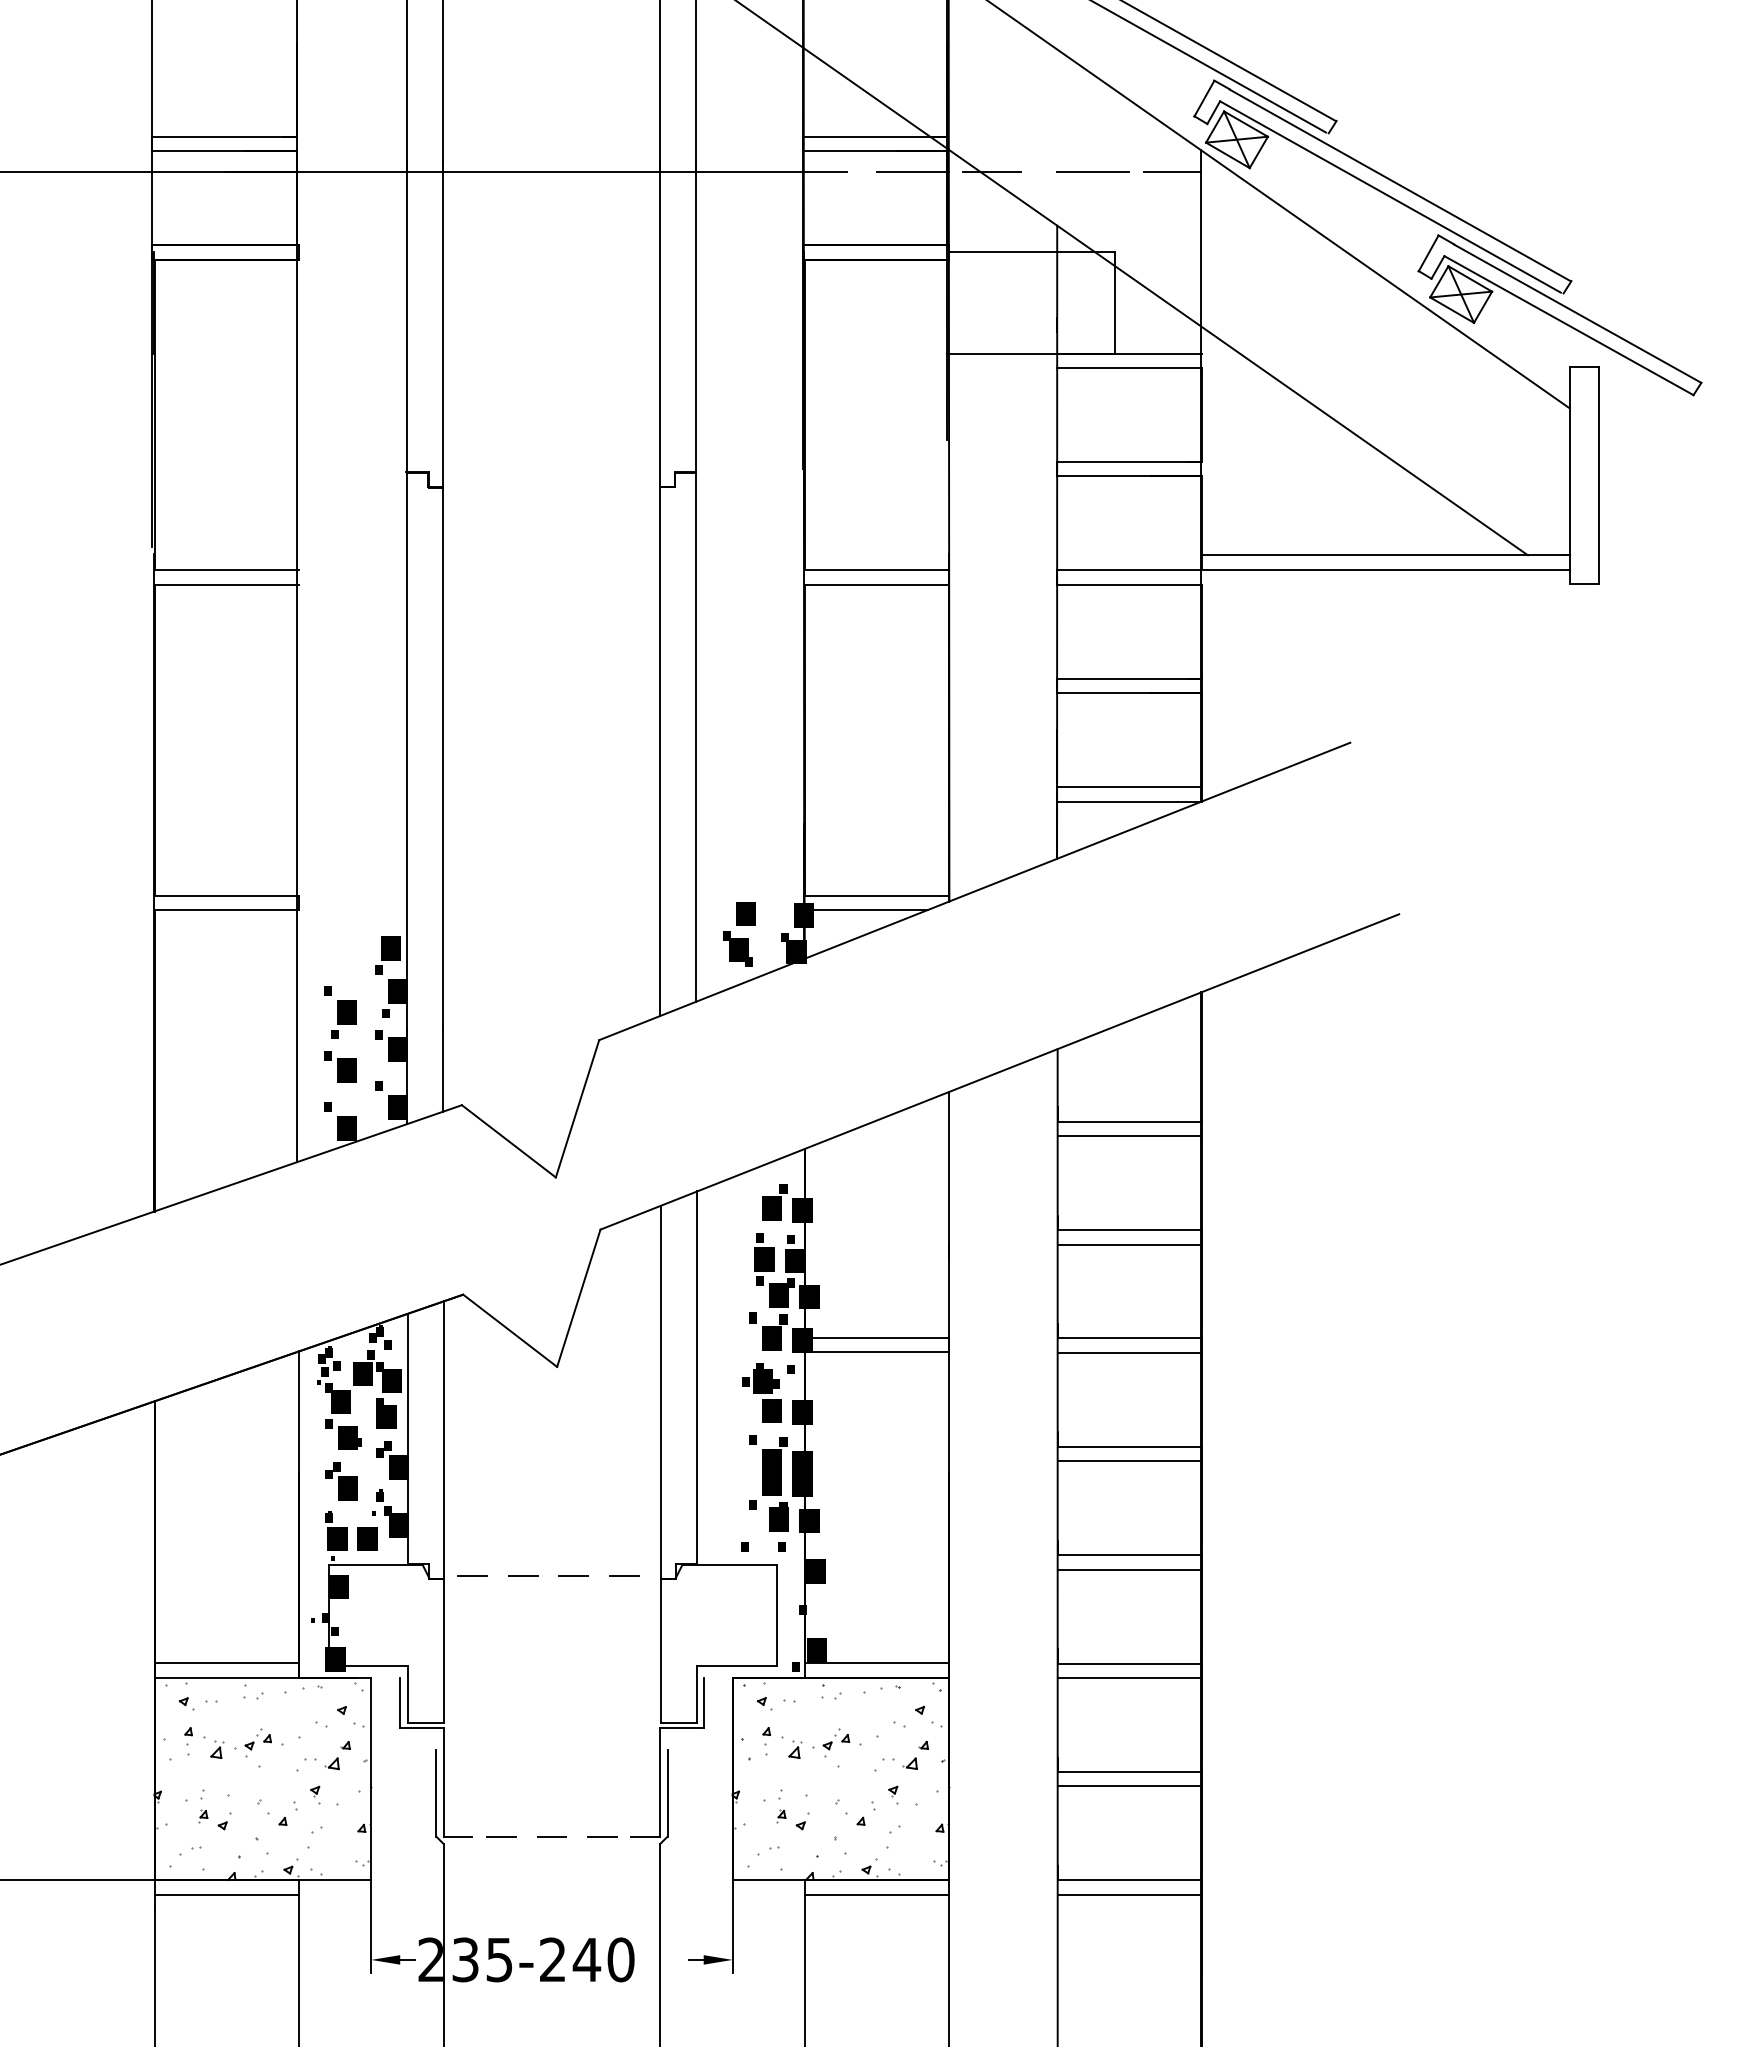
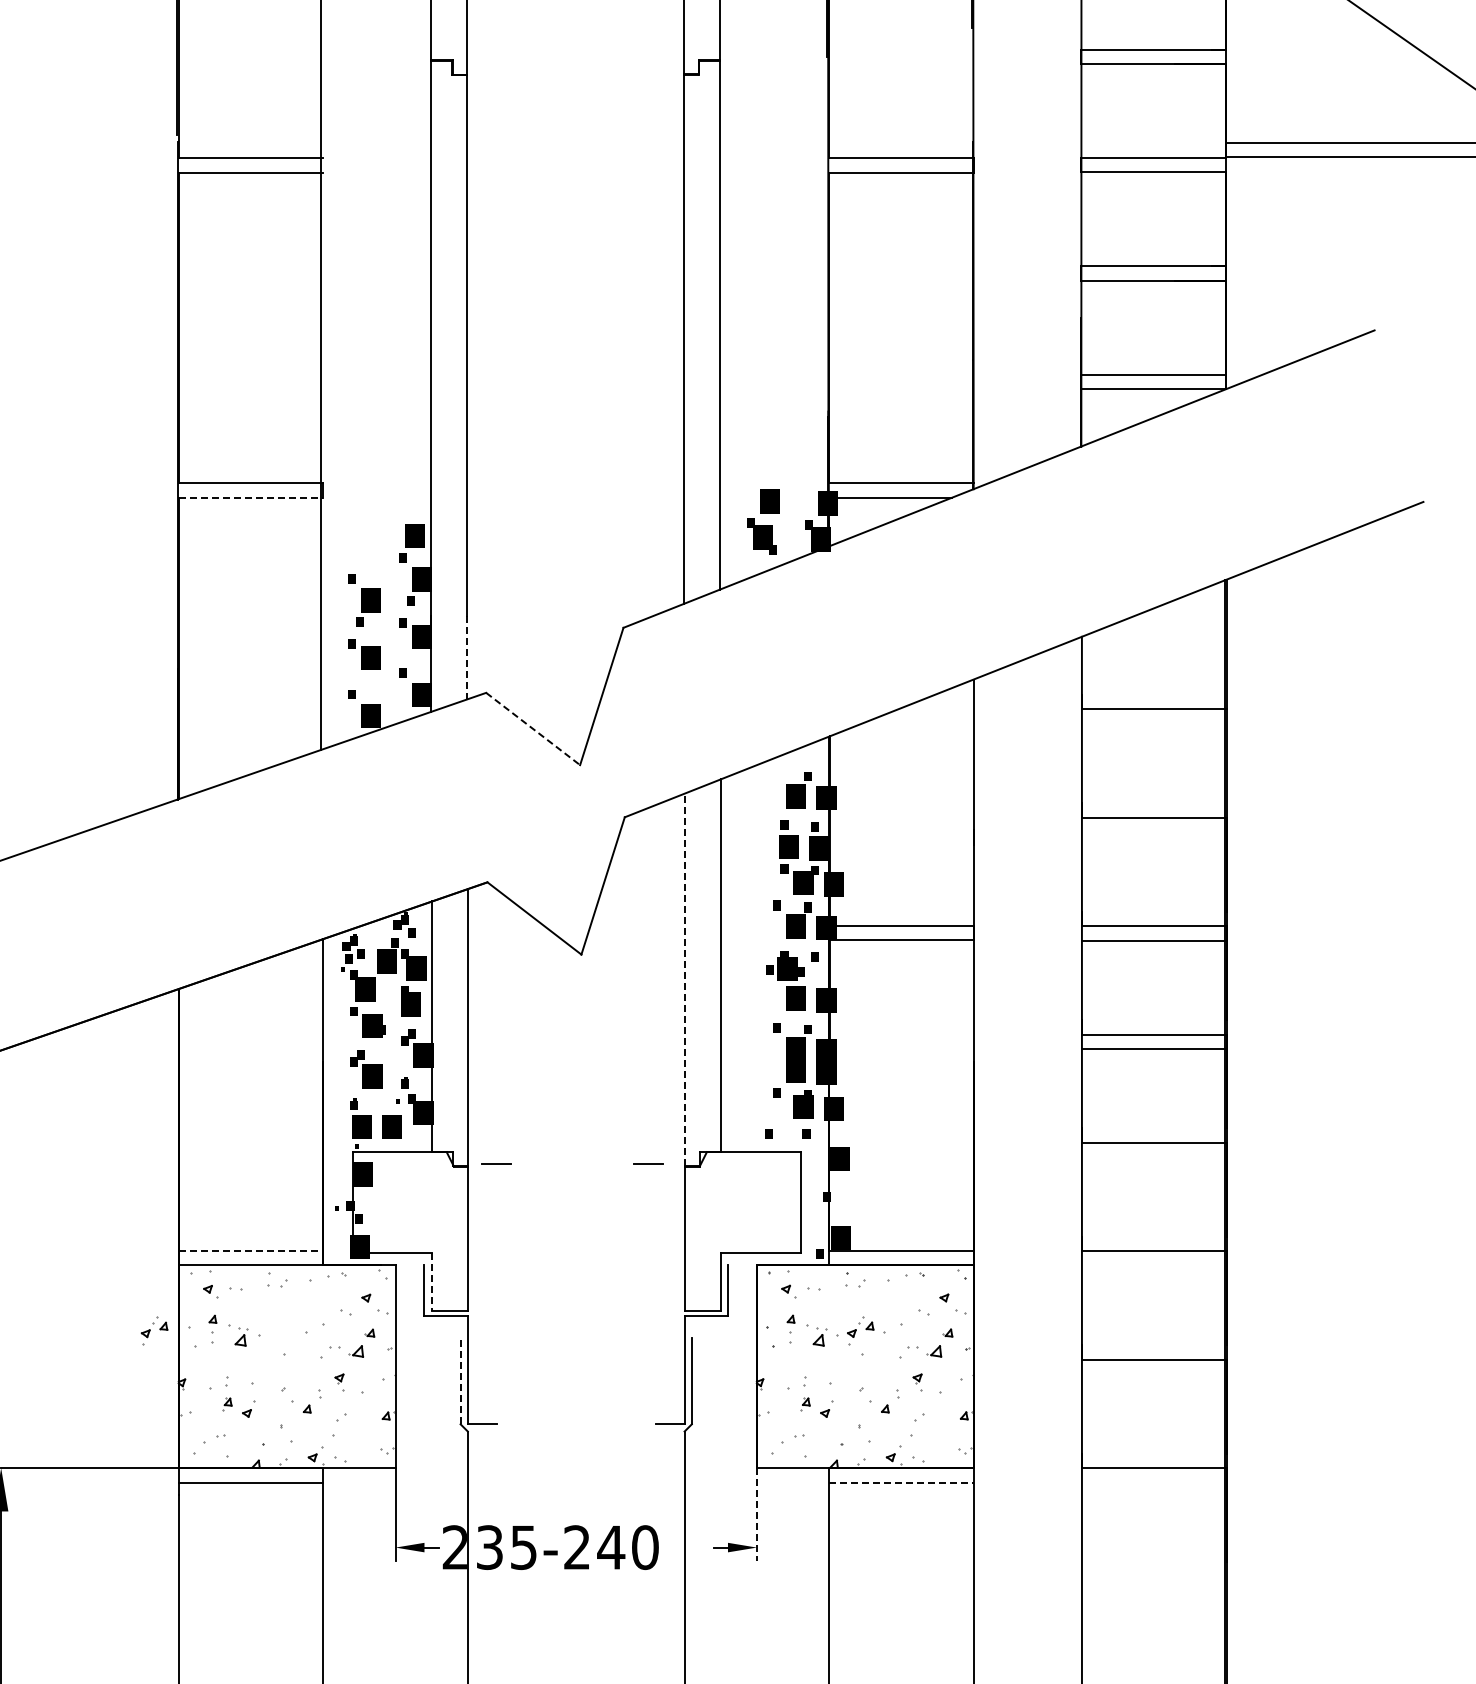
line: (227, 910) -> (251, 498), solid -> dashed
line: (442, 1070) -> (466, 658), solid -> dashed
line: (1129, 1136) -> (1153, 724), removed
line: (509, 1141) -> (533, 729), solid -> dashed
line: (1129, 1244) -> (1153, 832), removed
line: (660, 1391) -> (684, 979), solid -> dashed
line: (1129, 1569) -> (1153, 1157), removed
line: (522, 1576) -> (546, 1164), removed
line: (573, 1576) -> (597, 1164), removed
line: (227, 1663) -> (251, 1251), solid -> dashed
line: (1129, 1678) -> (1153, 1266), removed
line: (408, 1694) -> (432, 1282), solid -> dashed
part: (257, 1742) -> (153, 1330), moved
line: (1129, 1786) -> (1153, 1374), removed
line: (436, 1792) -> (460, 1380), solid -> dashed
line: (500, 1836) -> (524, 1424), removed
line: (551, 1836) -> (575, 1424), removed
line: (602, 1836) -> (626, 1424), removed
line: (877, 1894) -> (901, 1482), solid -> dashed
line: (1129, 1894) -> (1153, 1482), removed
line: (732, 1926) -> (756, 1514), solid -> dashed

